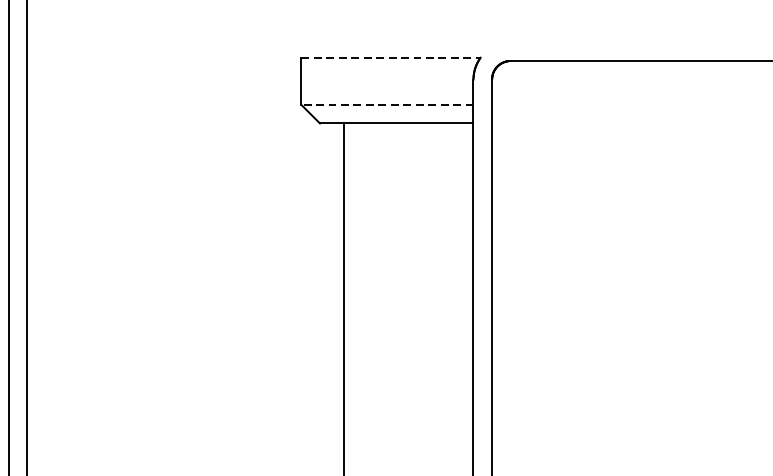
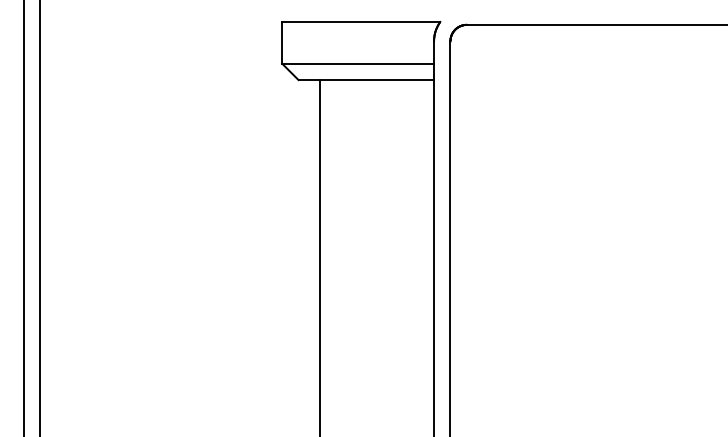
line: (391, 58) -> (361, 22), dashed -> solid
line: (387, 104) -> (358, 63), dashed -> solid

